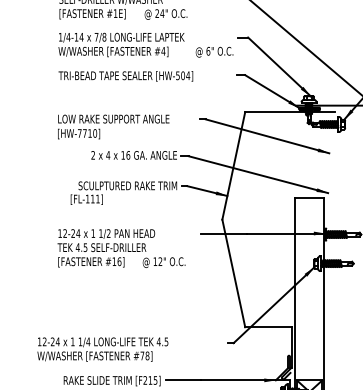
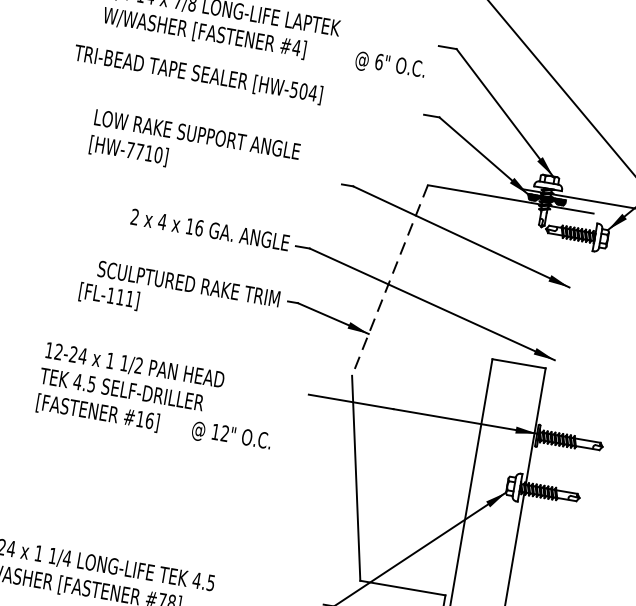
text: (125, 76) -> (197, 74), moved
text: (113, 126) -> (194, 148), moved
line: (233, 165) -> (389, 279), solid -> dashed

